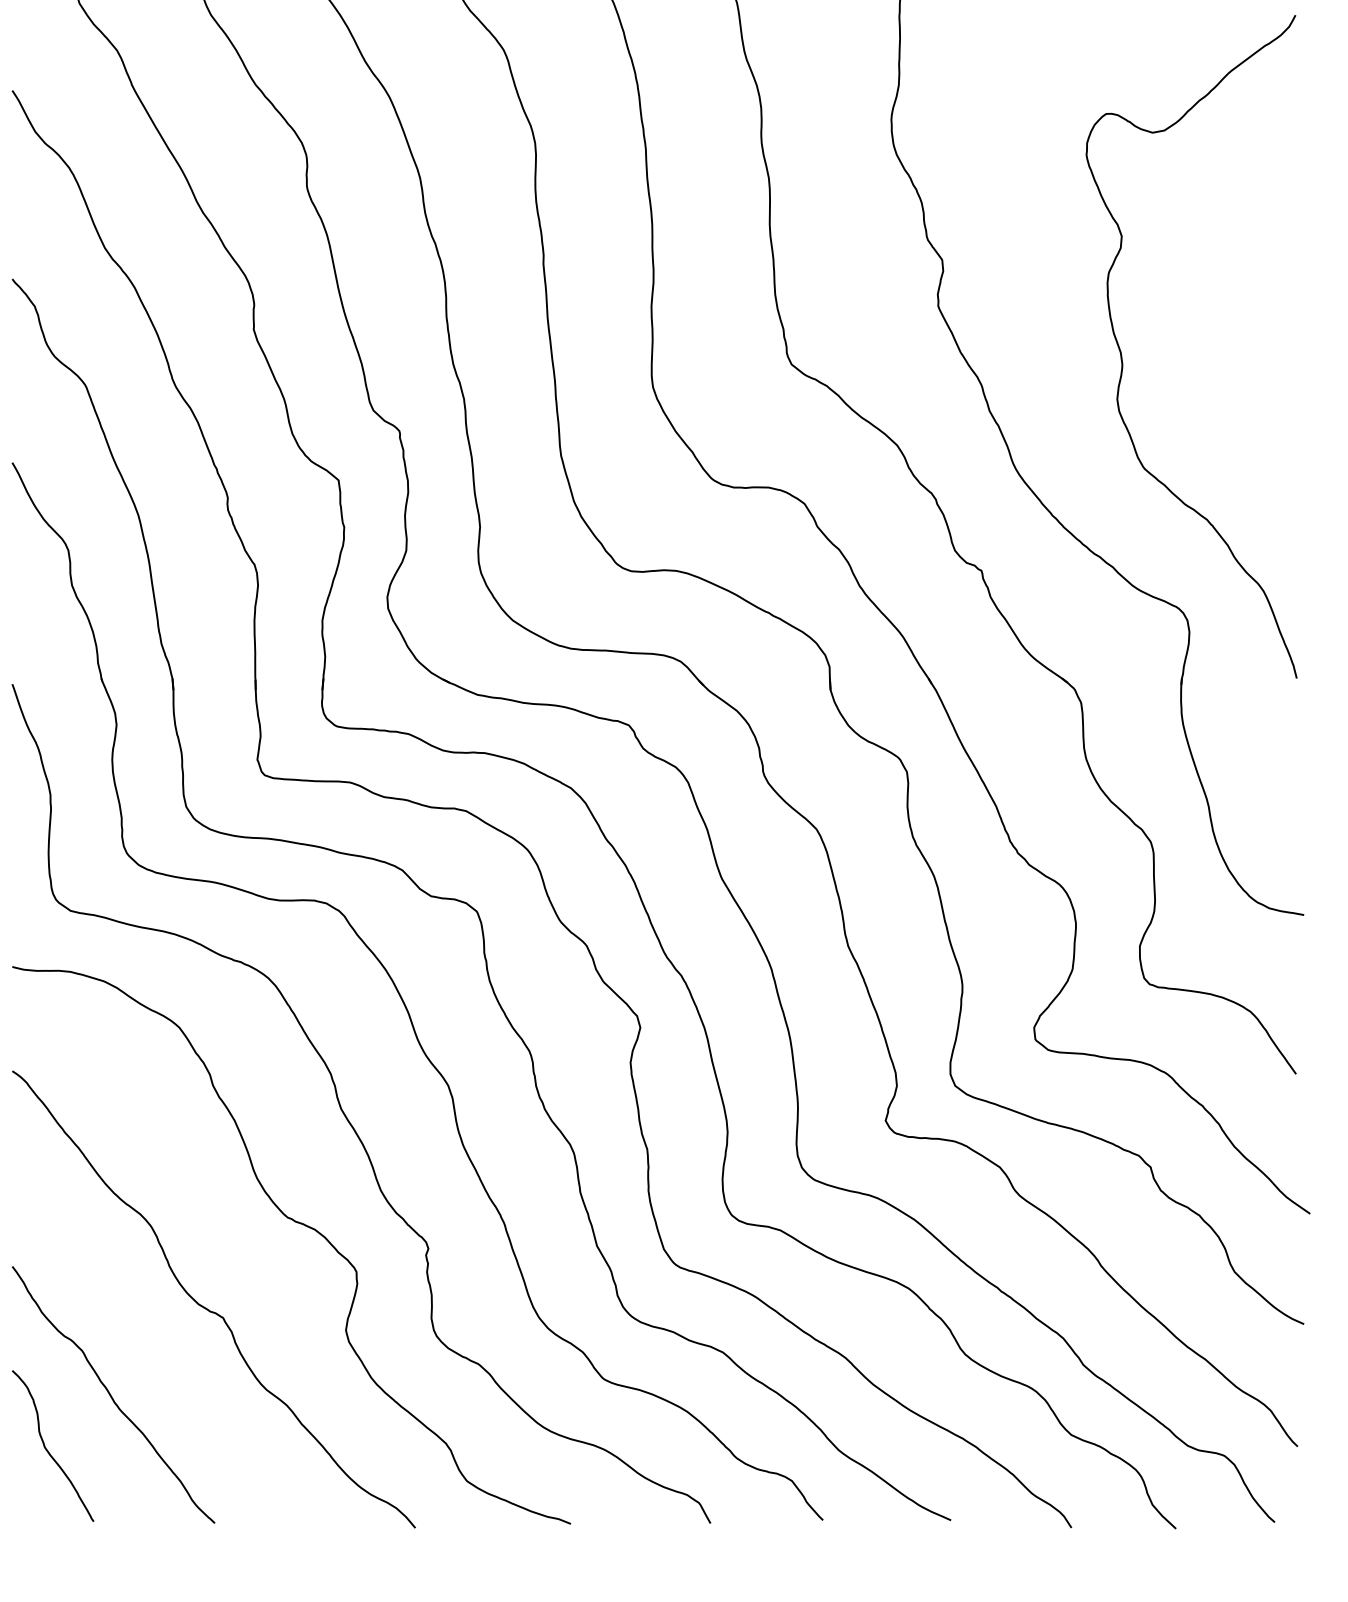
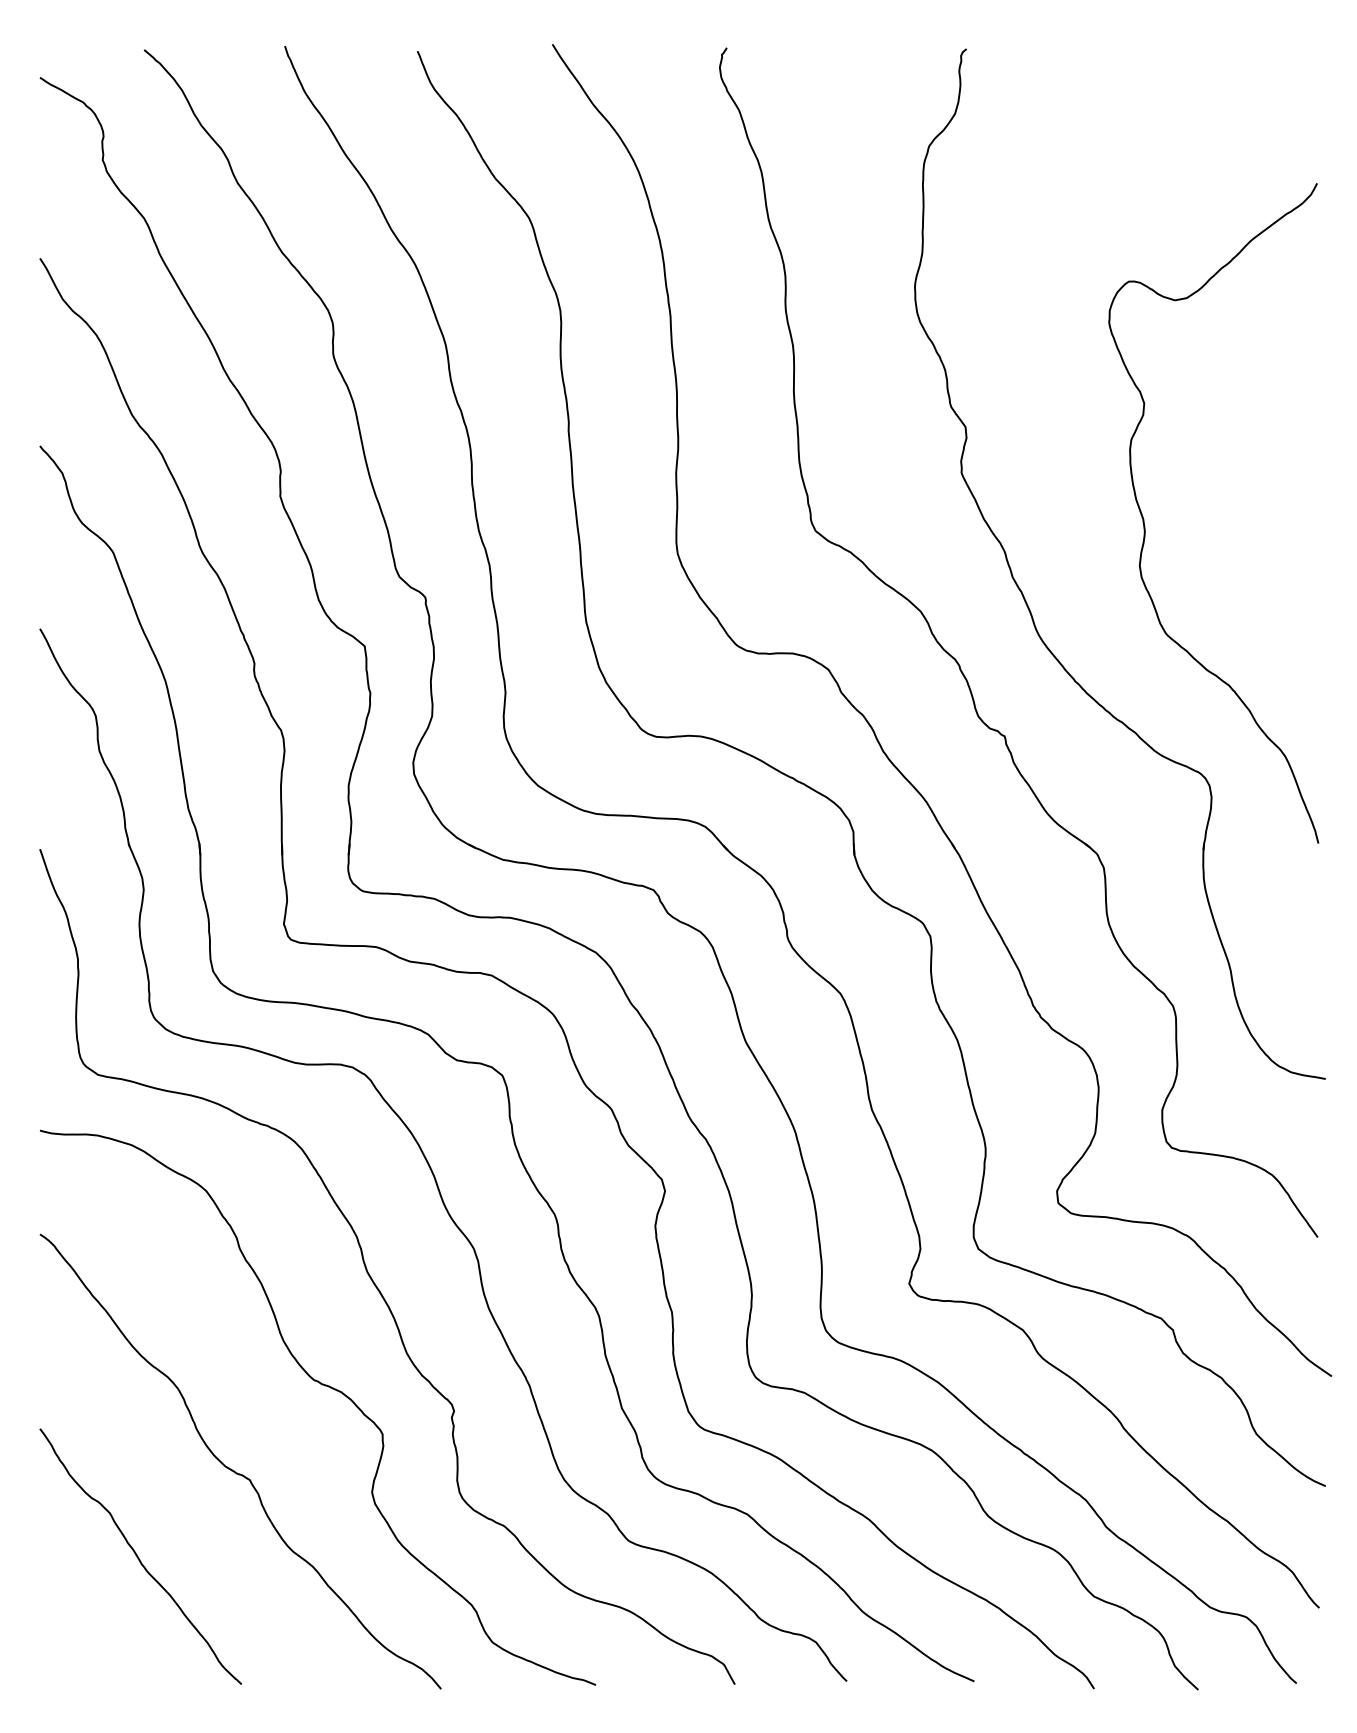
curve: (48, 1450) -> (75, 1611), removed

